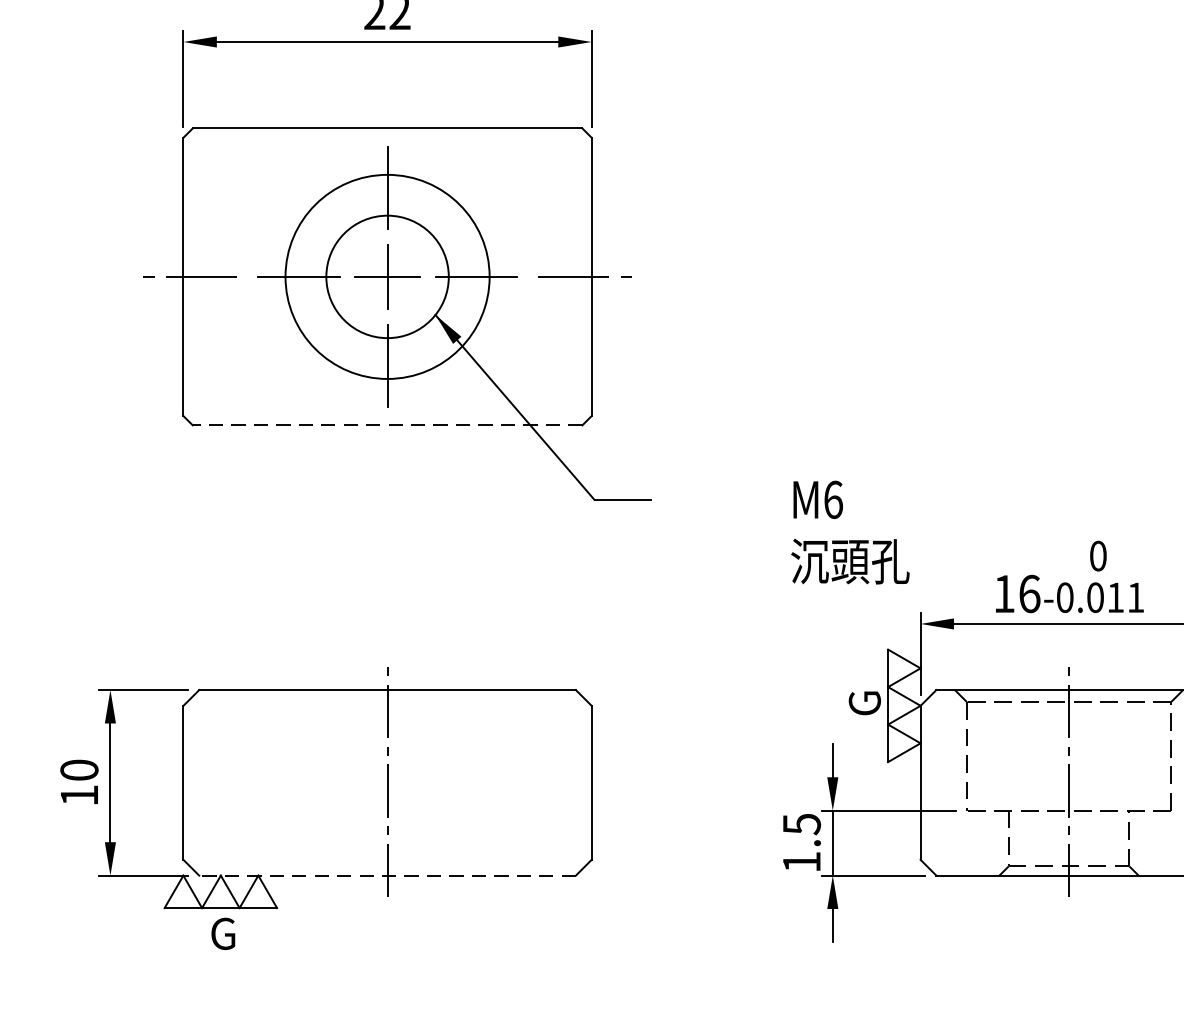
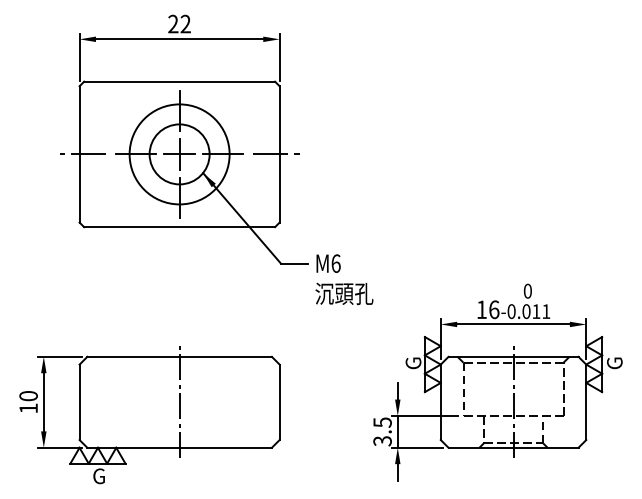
line: (387, 426) -> (179, 227), dashed -> solid
text: (850, 532) -> (344, 279), moved
text: (801, 862) -> (382, 441), 1.5 -> 3.5
line: (387, 875) -> (179, 447), dashed -> solid

